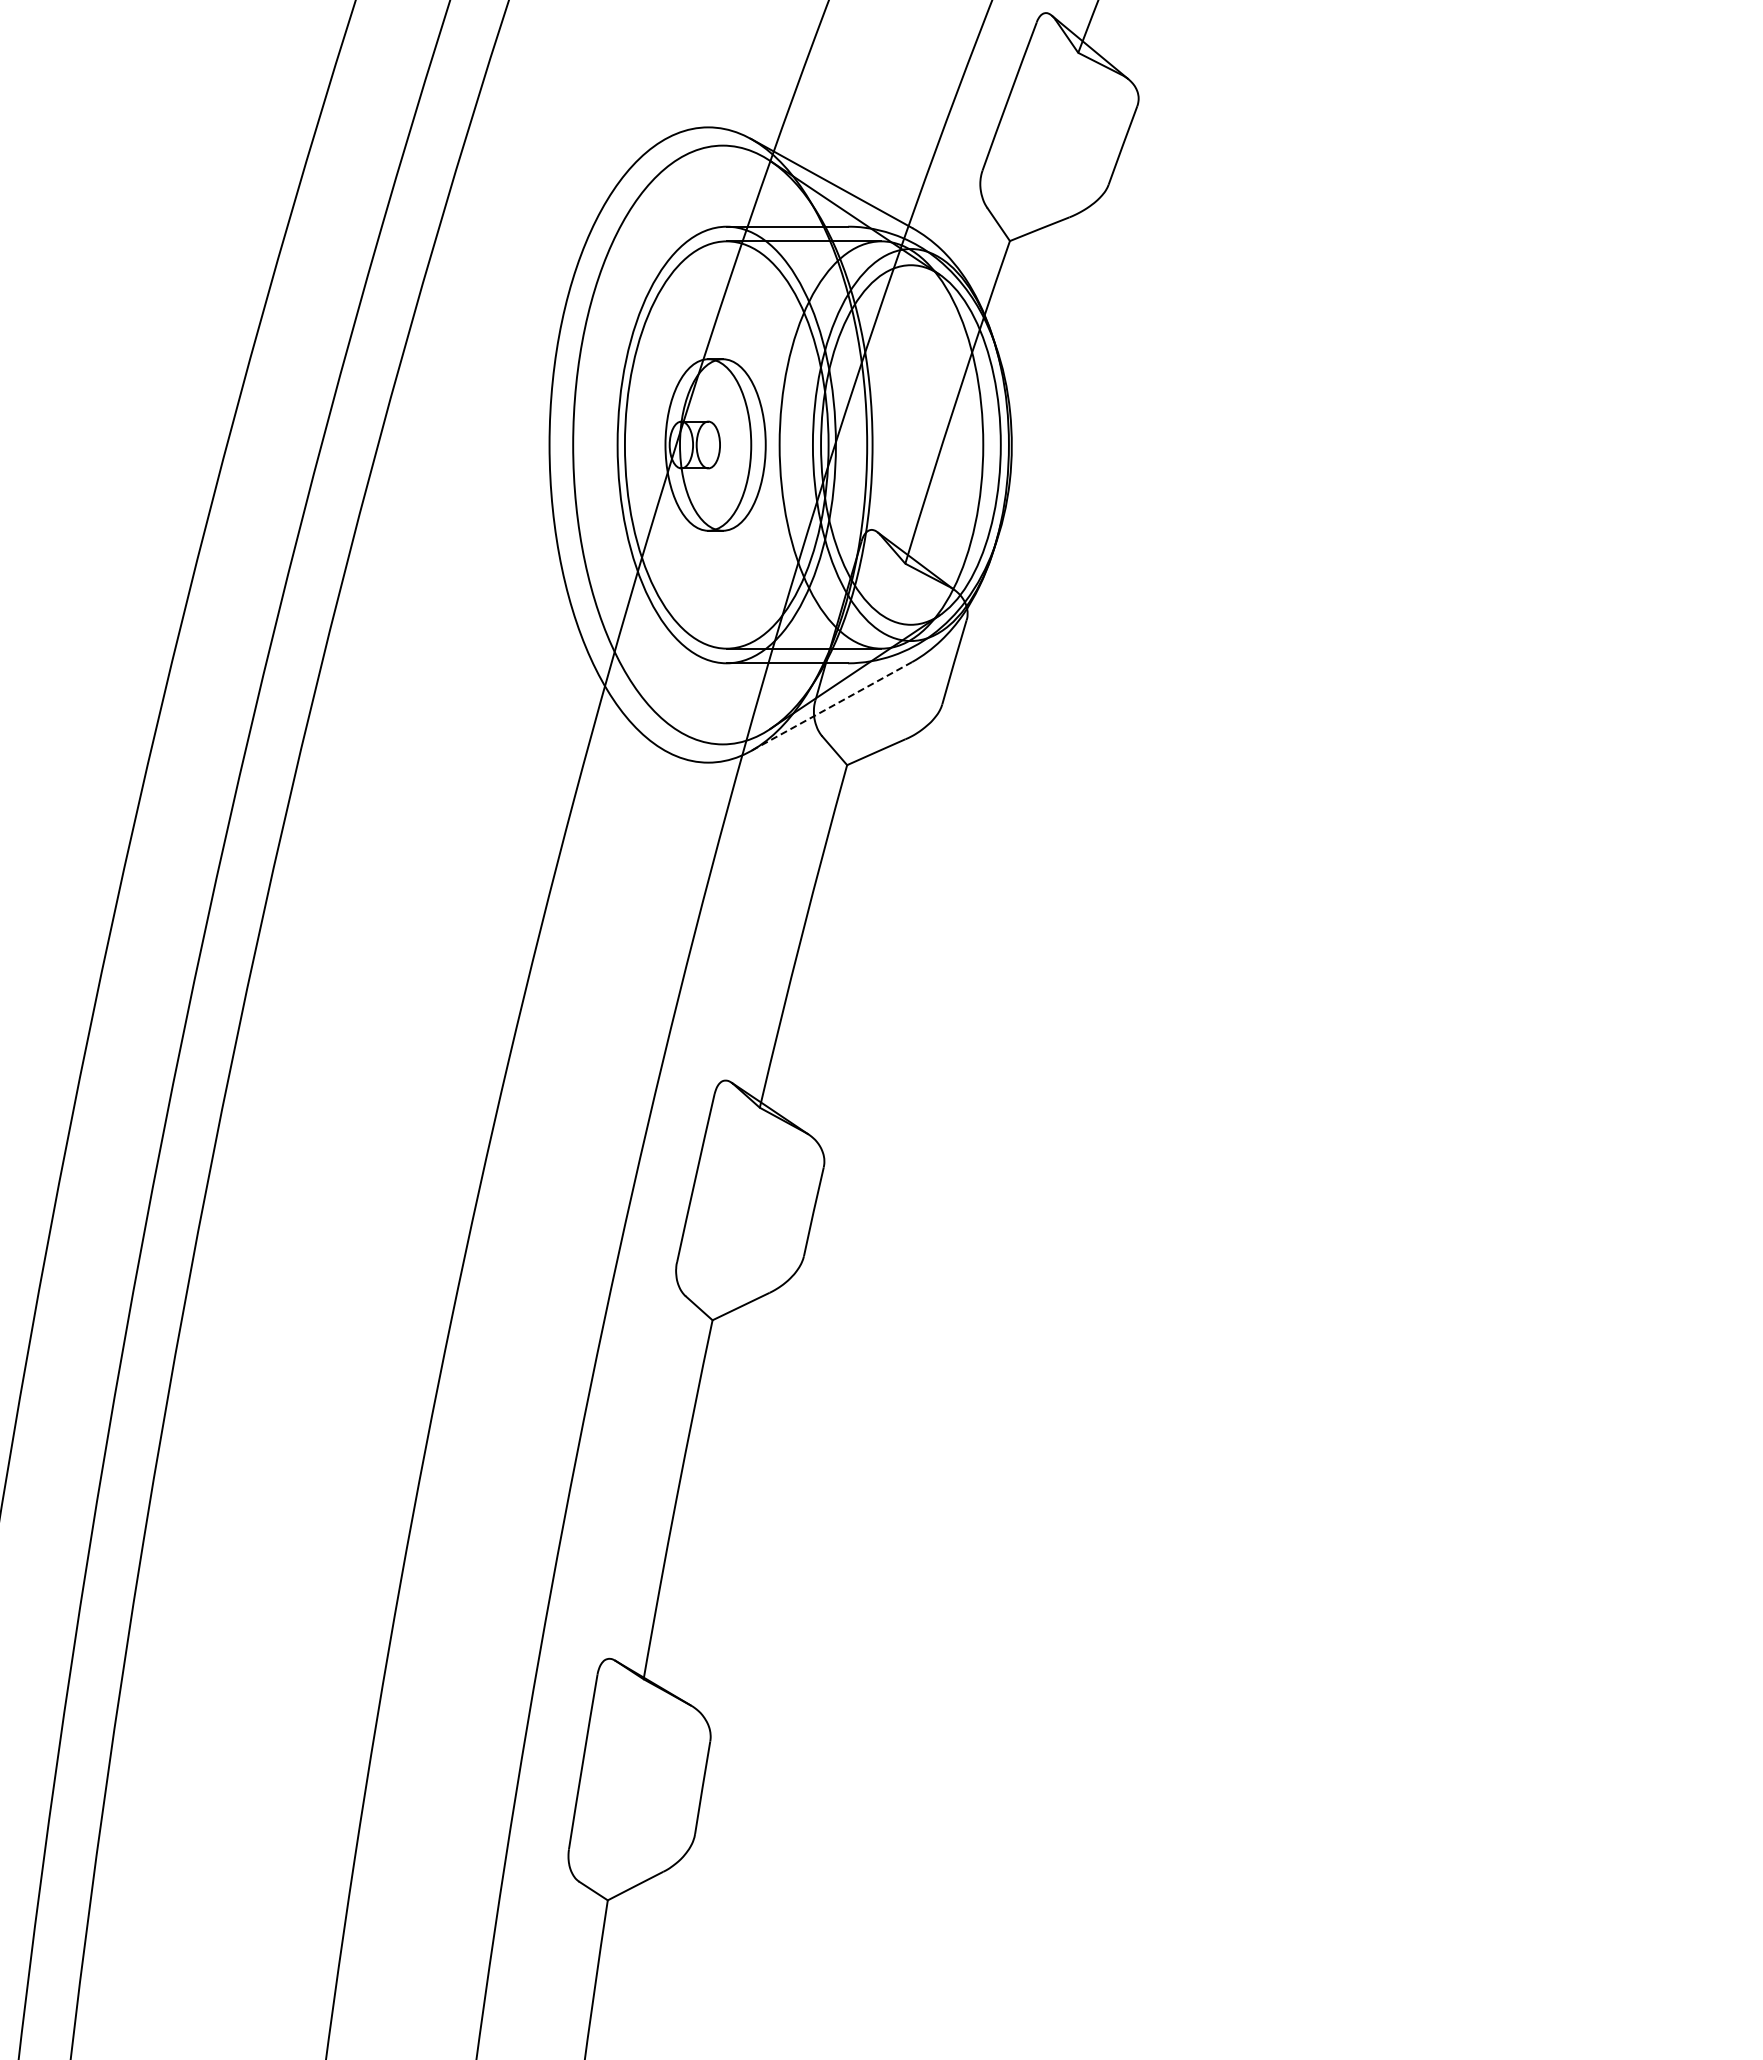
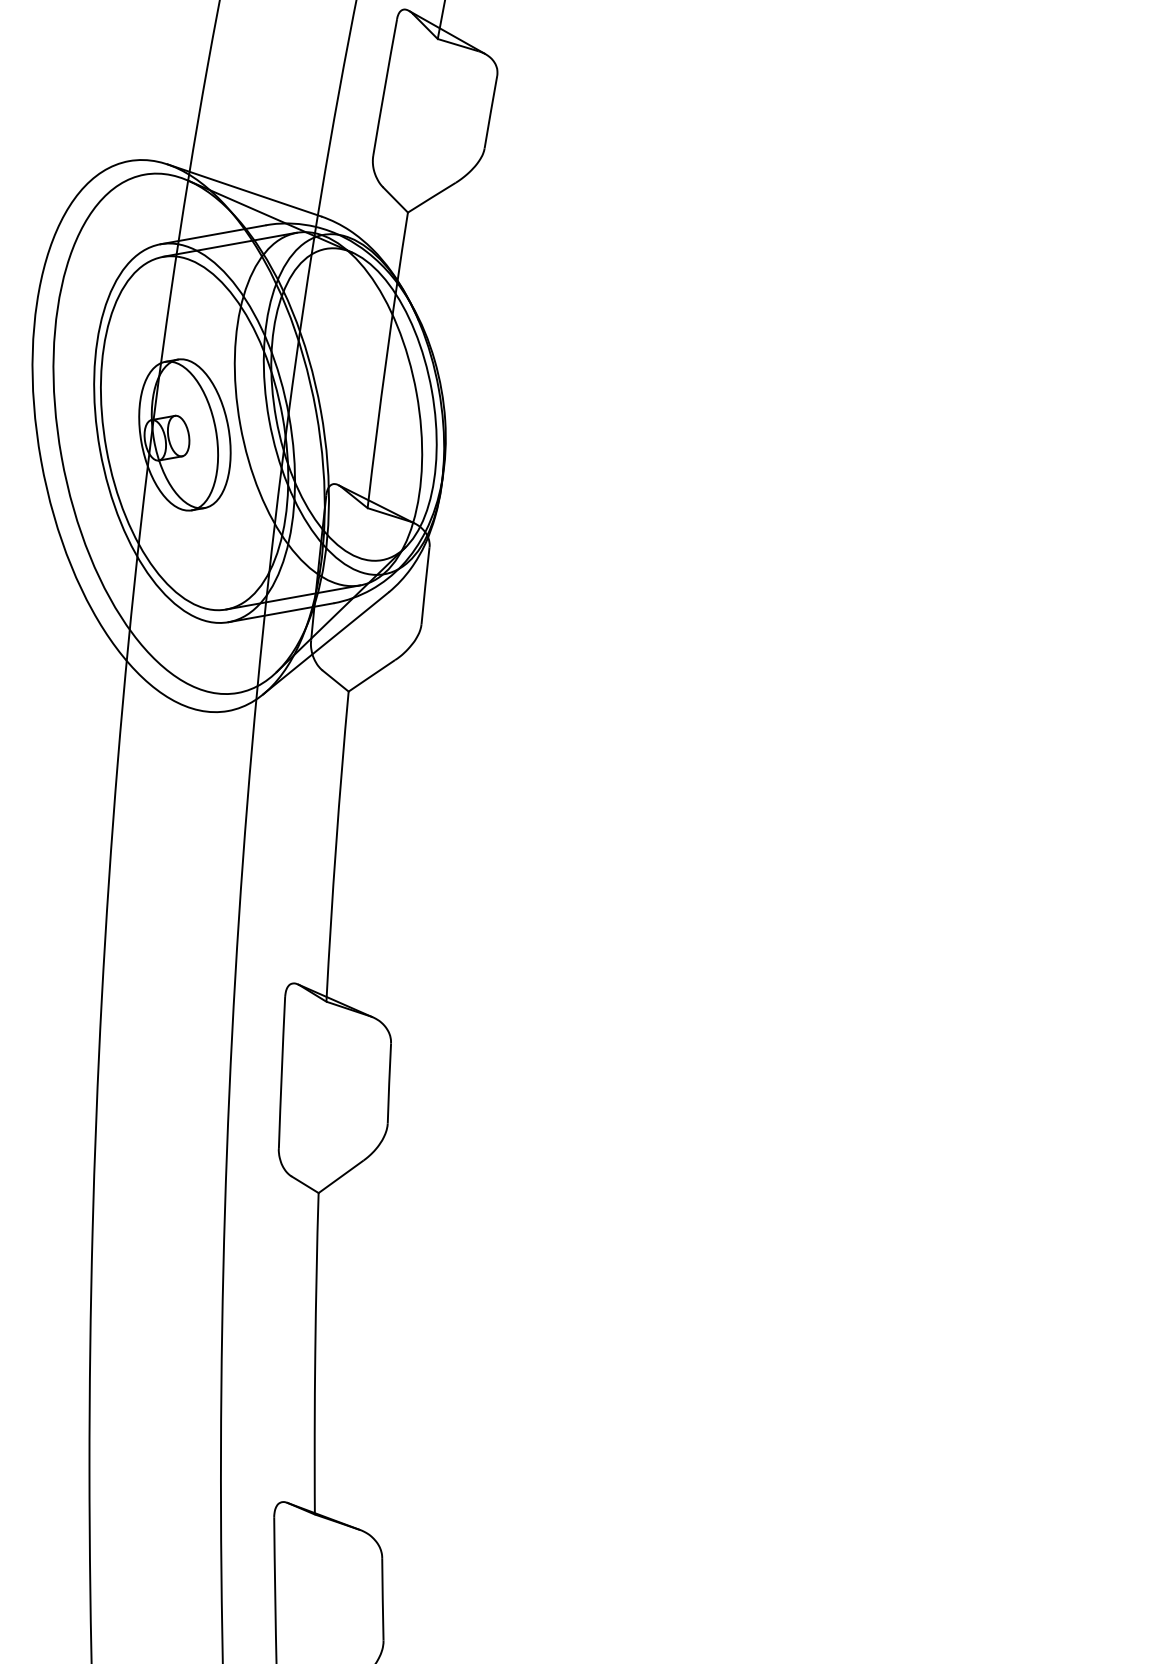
line: (831, 706) -> (325, 643), dashed -> solid

